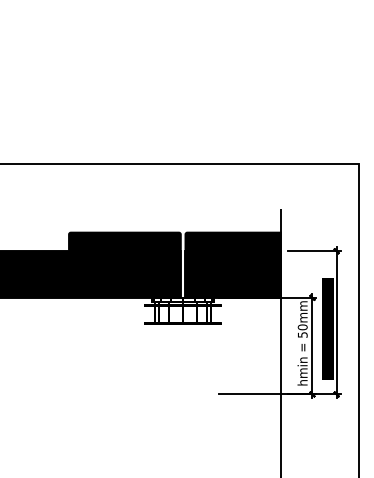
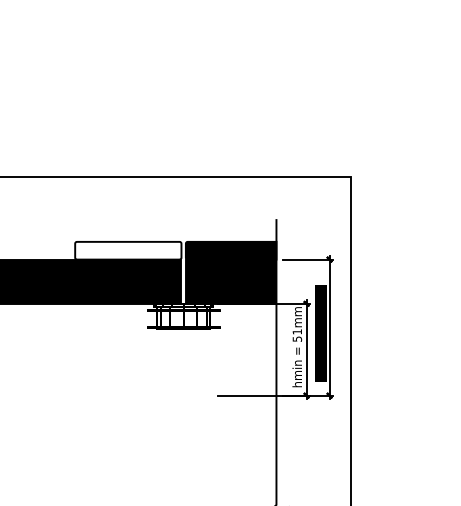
fill: (125, 241) -> (128, 250), removed
text: (302, 326) -> (297, 331), 50mm -> 51mm

